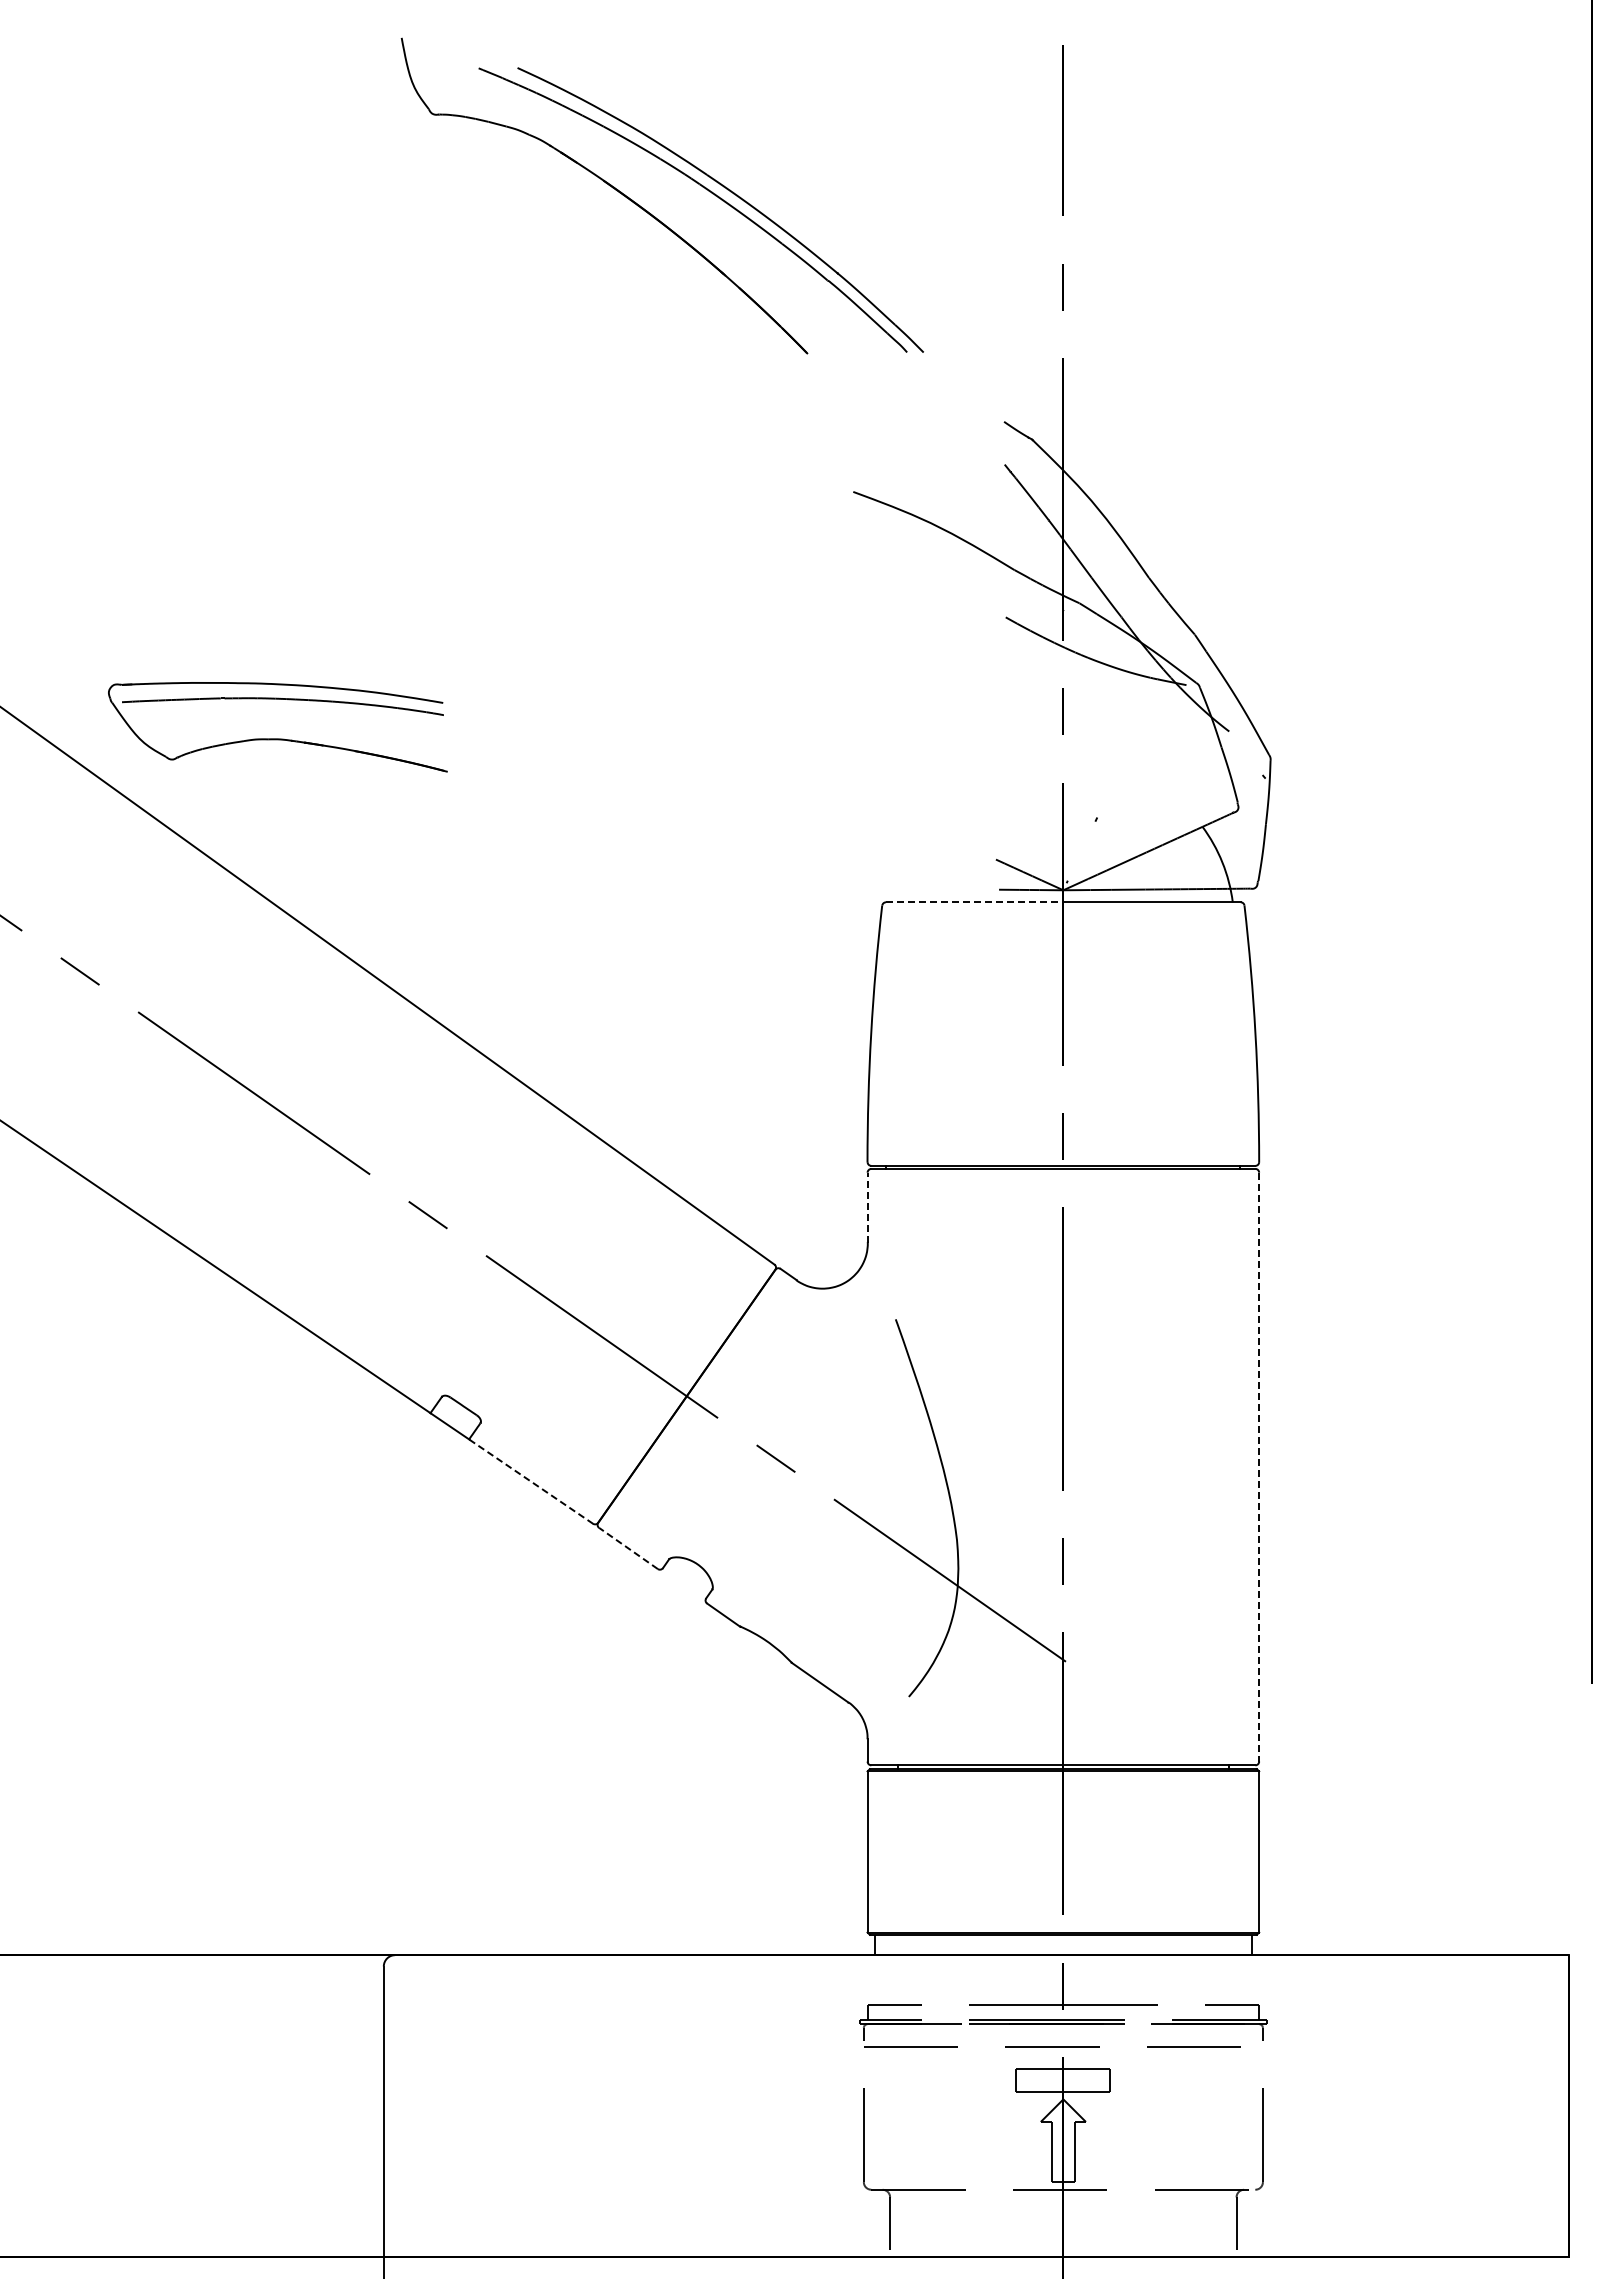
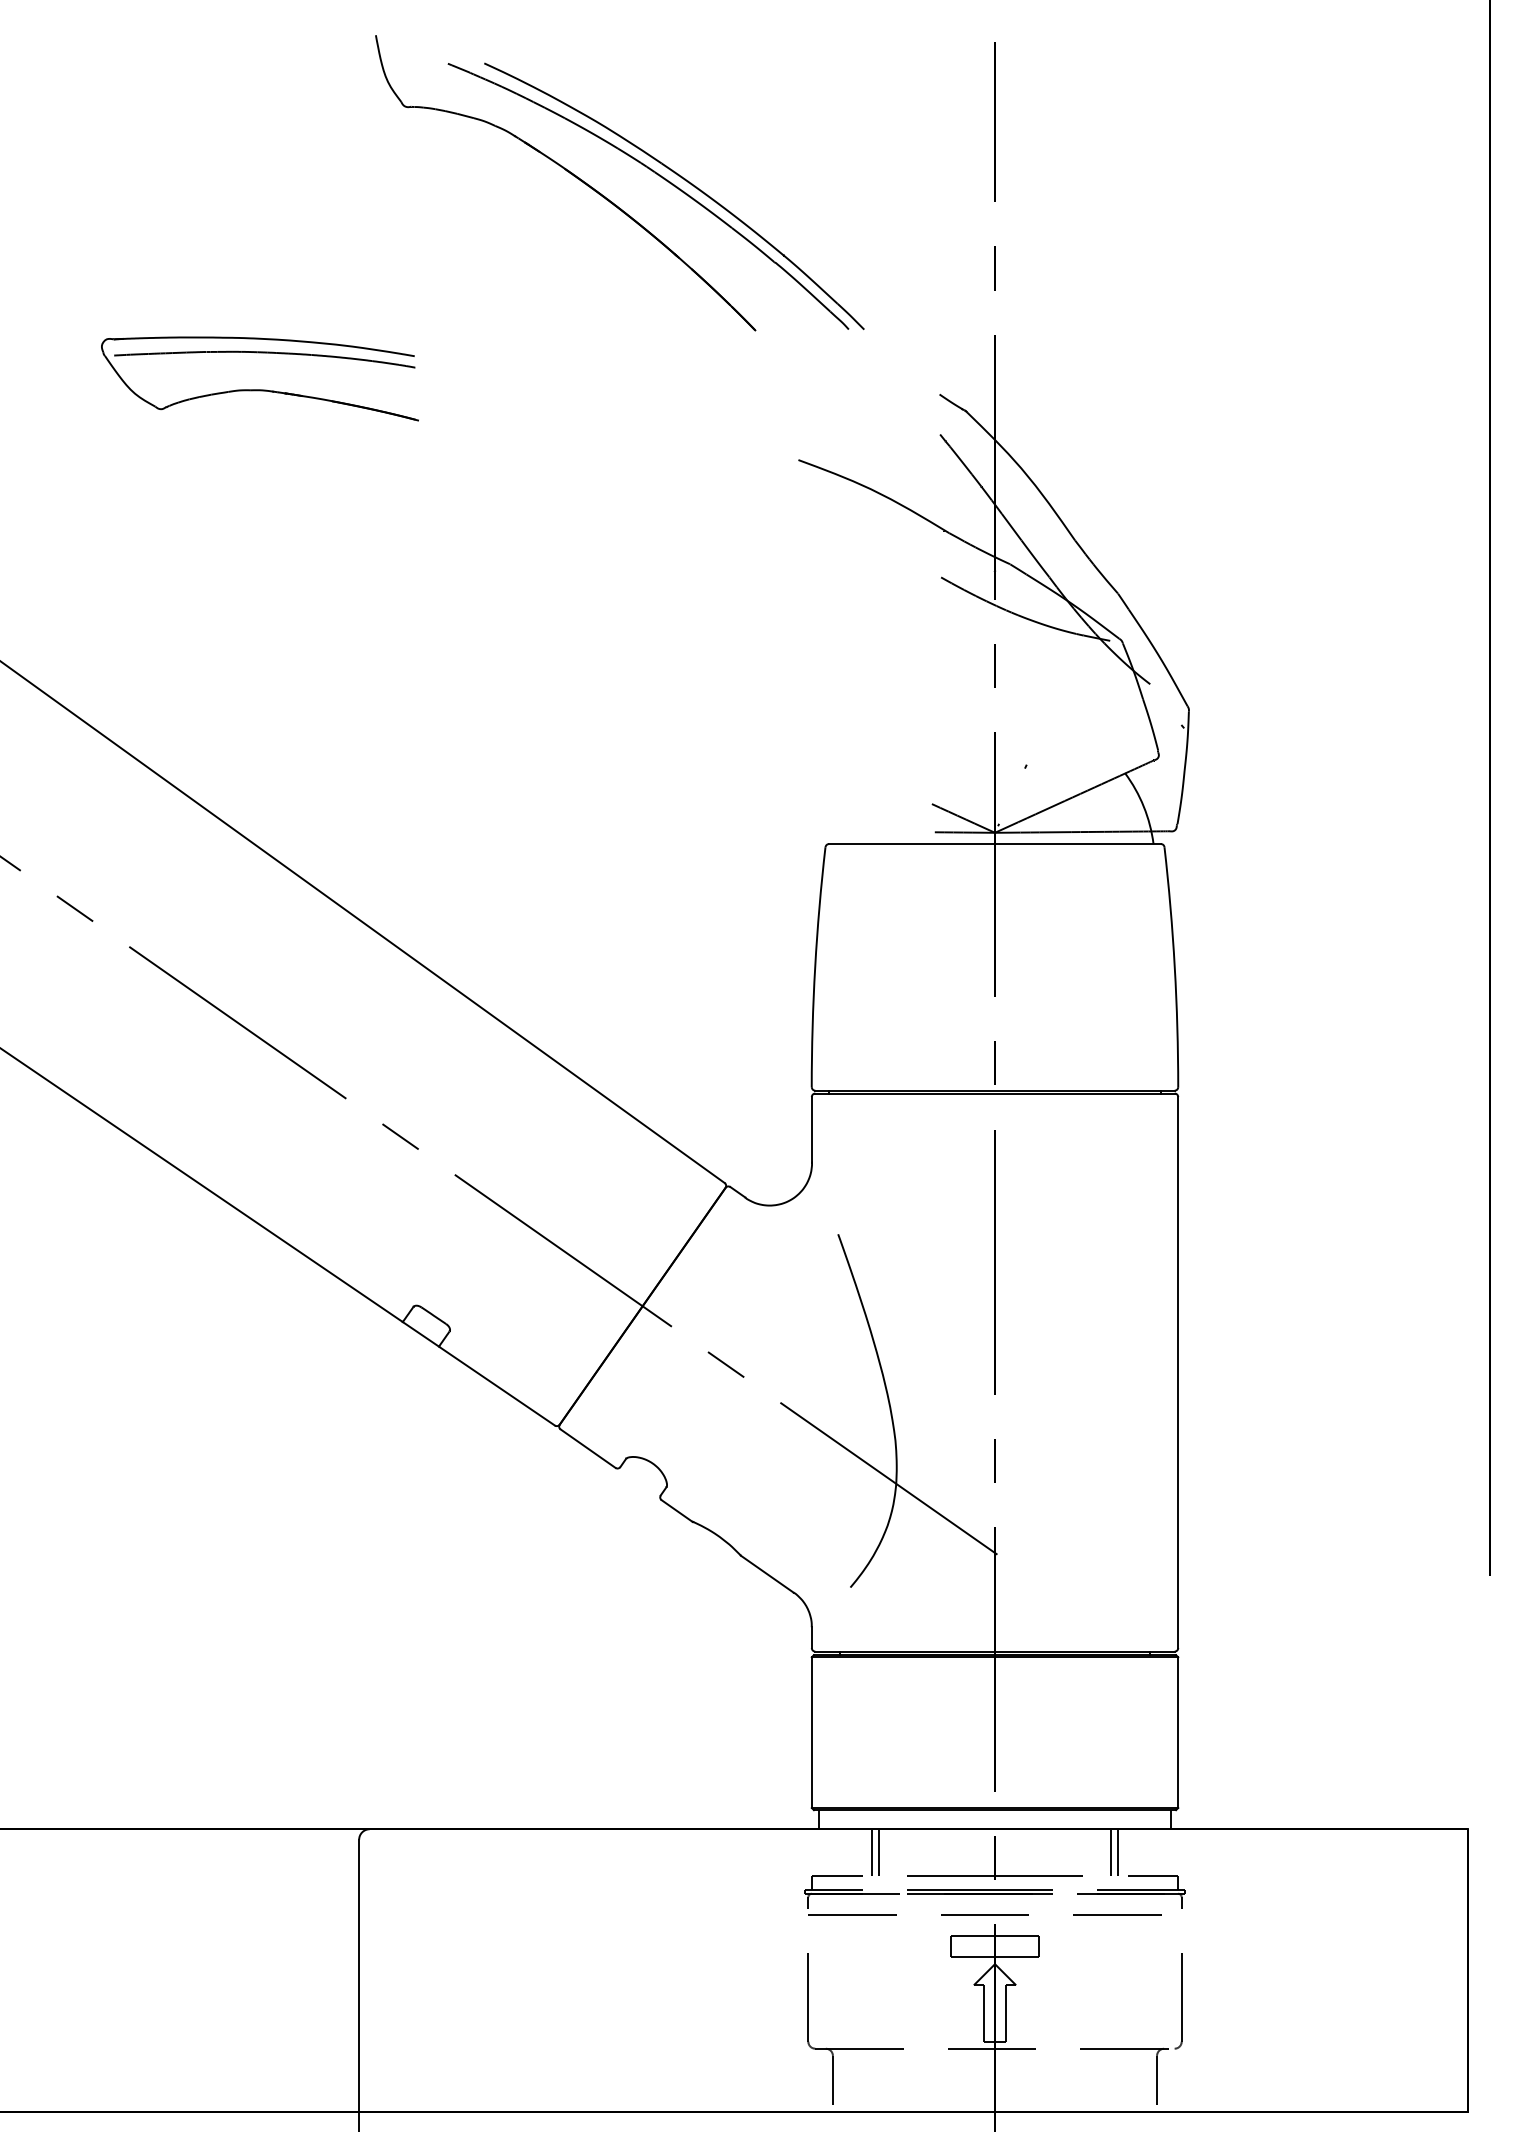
part: (277, 738) -> (259, 389), moved
line: (974, 902) -> (911, 844), dashed -> solid
line: (867, 1207) -> (811, 1129), dashed -> solid
line: (1259, 1467) -> (1178, 1372), dashed -> solid
line: (530, 1481) -> (496, 1386), dashed -> solid
line: (628, 1548) -> (588, 1448), dashed -> solid
line: (931, 1980) -> (871, 1852), added
line: (939, 1980) -> (879, 1852), added
line: (1187, 1980) -> (1111, 1852), added
line: (1195, 1980) -> (1118, 1852), added

